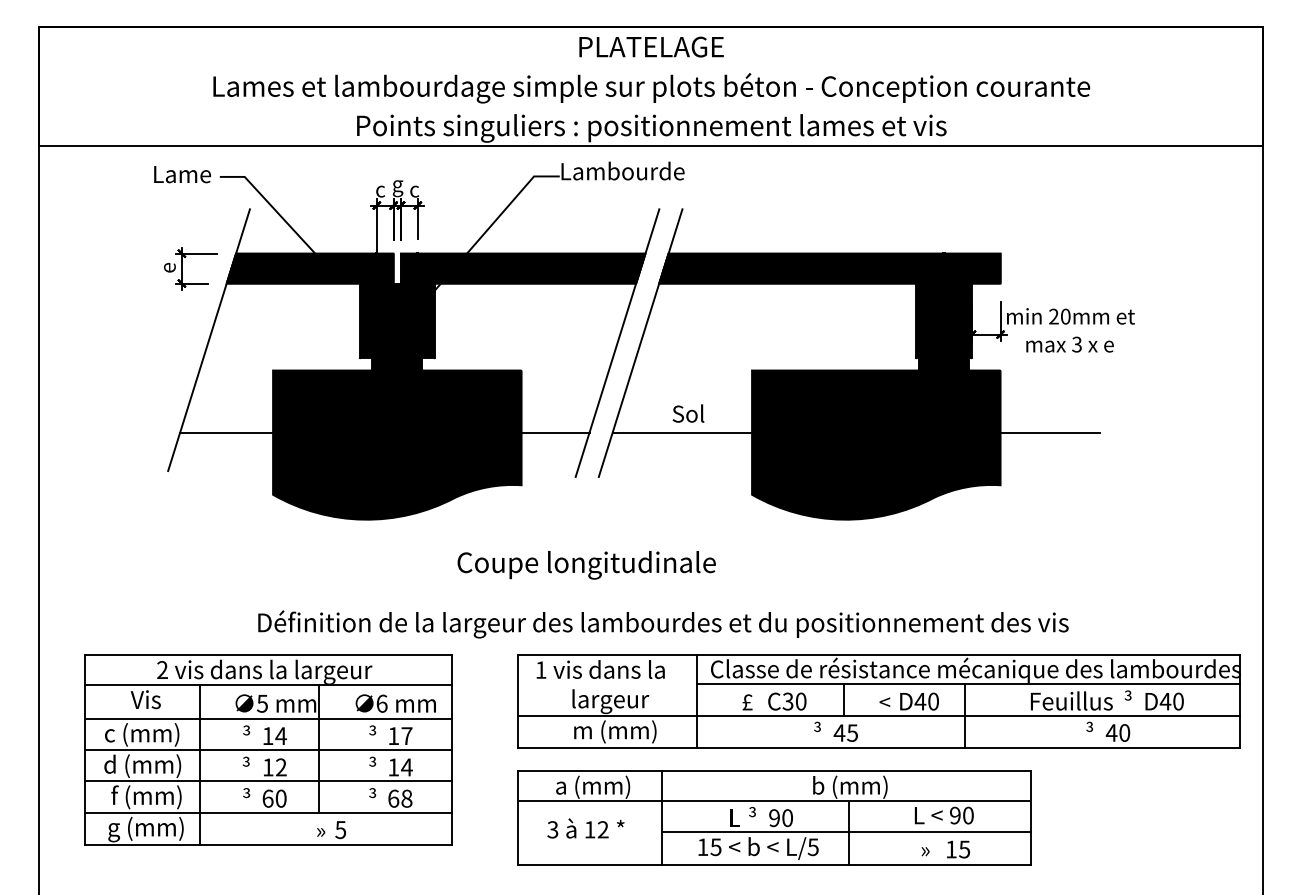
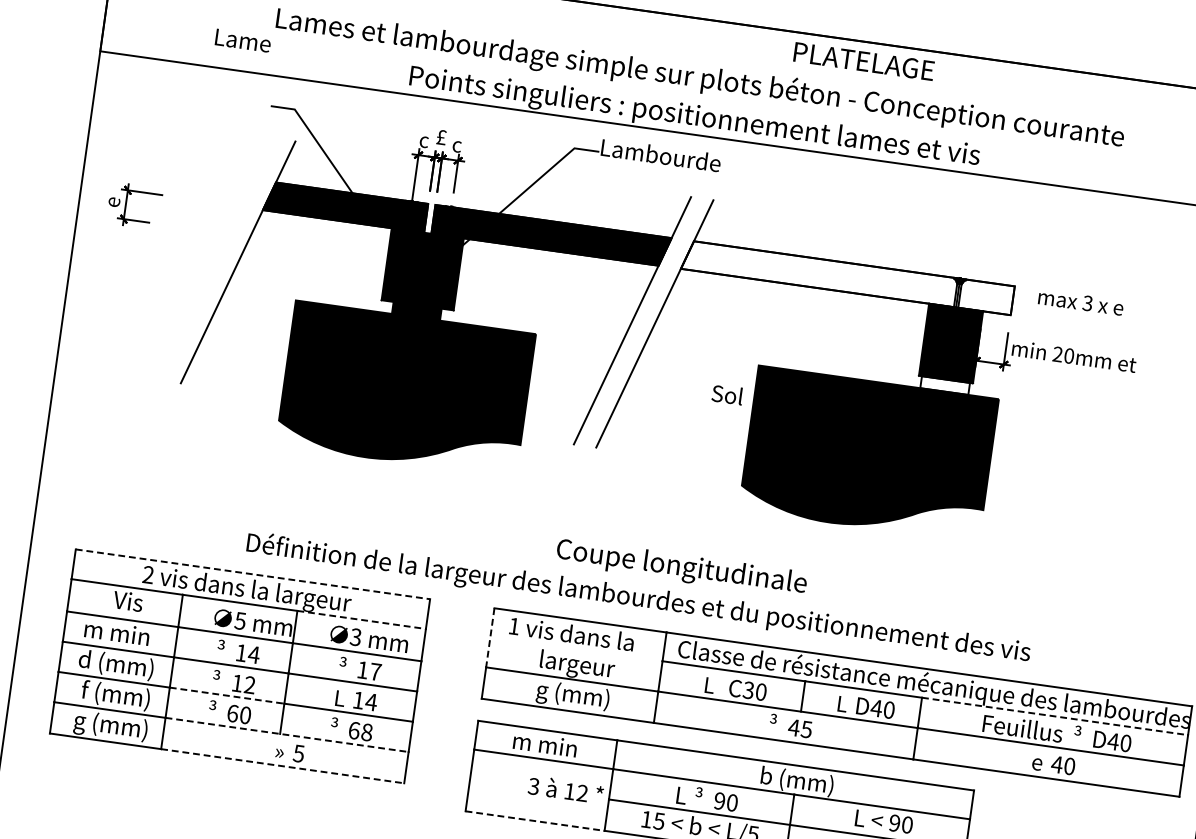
text: (651, 46) -> (864, 60), moved
text: (182, 174) -> (243, 40), moved
text: (397, 186) -> (441, 139), g -> £
part: (182, 268) -> (126, 204), moved
fill: (829, 268) -> (847, 277), removed
text: (1069, 344) -> (1080, 302), moved
fill: (943, 364) -> (944, 385), removed
text: (688, 413) -> (727, 394), moved
line: (226, 432) -> (242, 354), removed
line: (555, 432) -> (560, 398), removed
line: (682, 432) -> (683, 415), removed
line: (1049, 432) -> (1037, 465), removed
text: (586, 565) -> (681, 568), moved
line: (269, 654) -> (253, 574), solid -> dashed
line: (1102, 684) -> (1054, 716), solid -> dashed
line: (385, 685) -> (361, 620), solid -> dashed
line: (518, 685) -> (490, 638), solid -> dashed
text: (884, 701) -> (841, 703), < -> L
text: (747, 702) -> (709, 685), £ -> L
text: (381, 703) -> (355, 636), 6 -> 3
text: (1091, 731) -> (1037, 760), ³ -> e
text: (614, 732) -> (576, 696), m (mm) -> g (mm)
text: (142, 734) -> (120, 634), c (mm) -> m min
text: (374, 765) -> (340, 695), ³ -> L
line: (260, 781) -> (227, 695), solid -> dashed
text: (593, 786) -> (549, 745), a (mm) -> m min
line: (326, 812) -> (287, 734), solid -> dashed
text: (585, 828) -> (565, 789), moved
line: (326, 845) -> (283, 766), solid -> dashed
line: (590, 864) -> (535, 820), solid -> dashed

